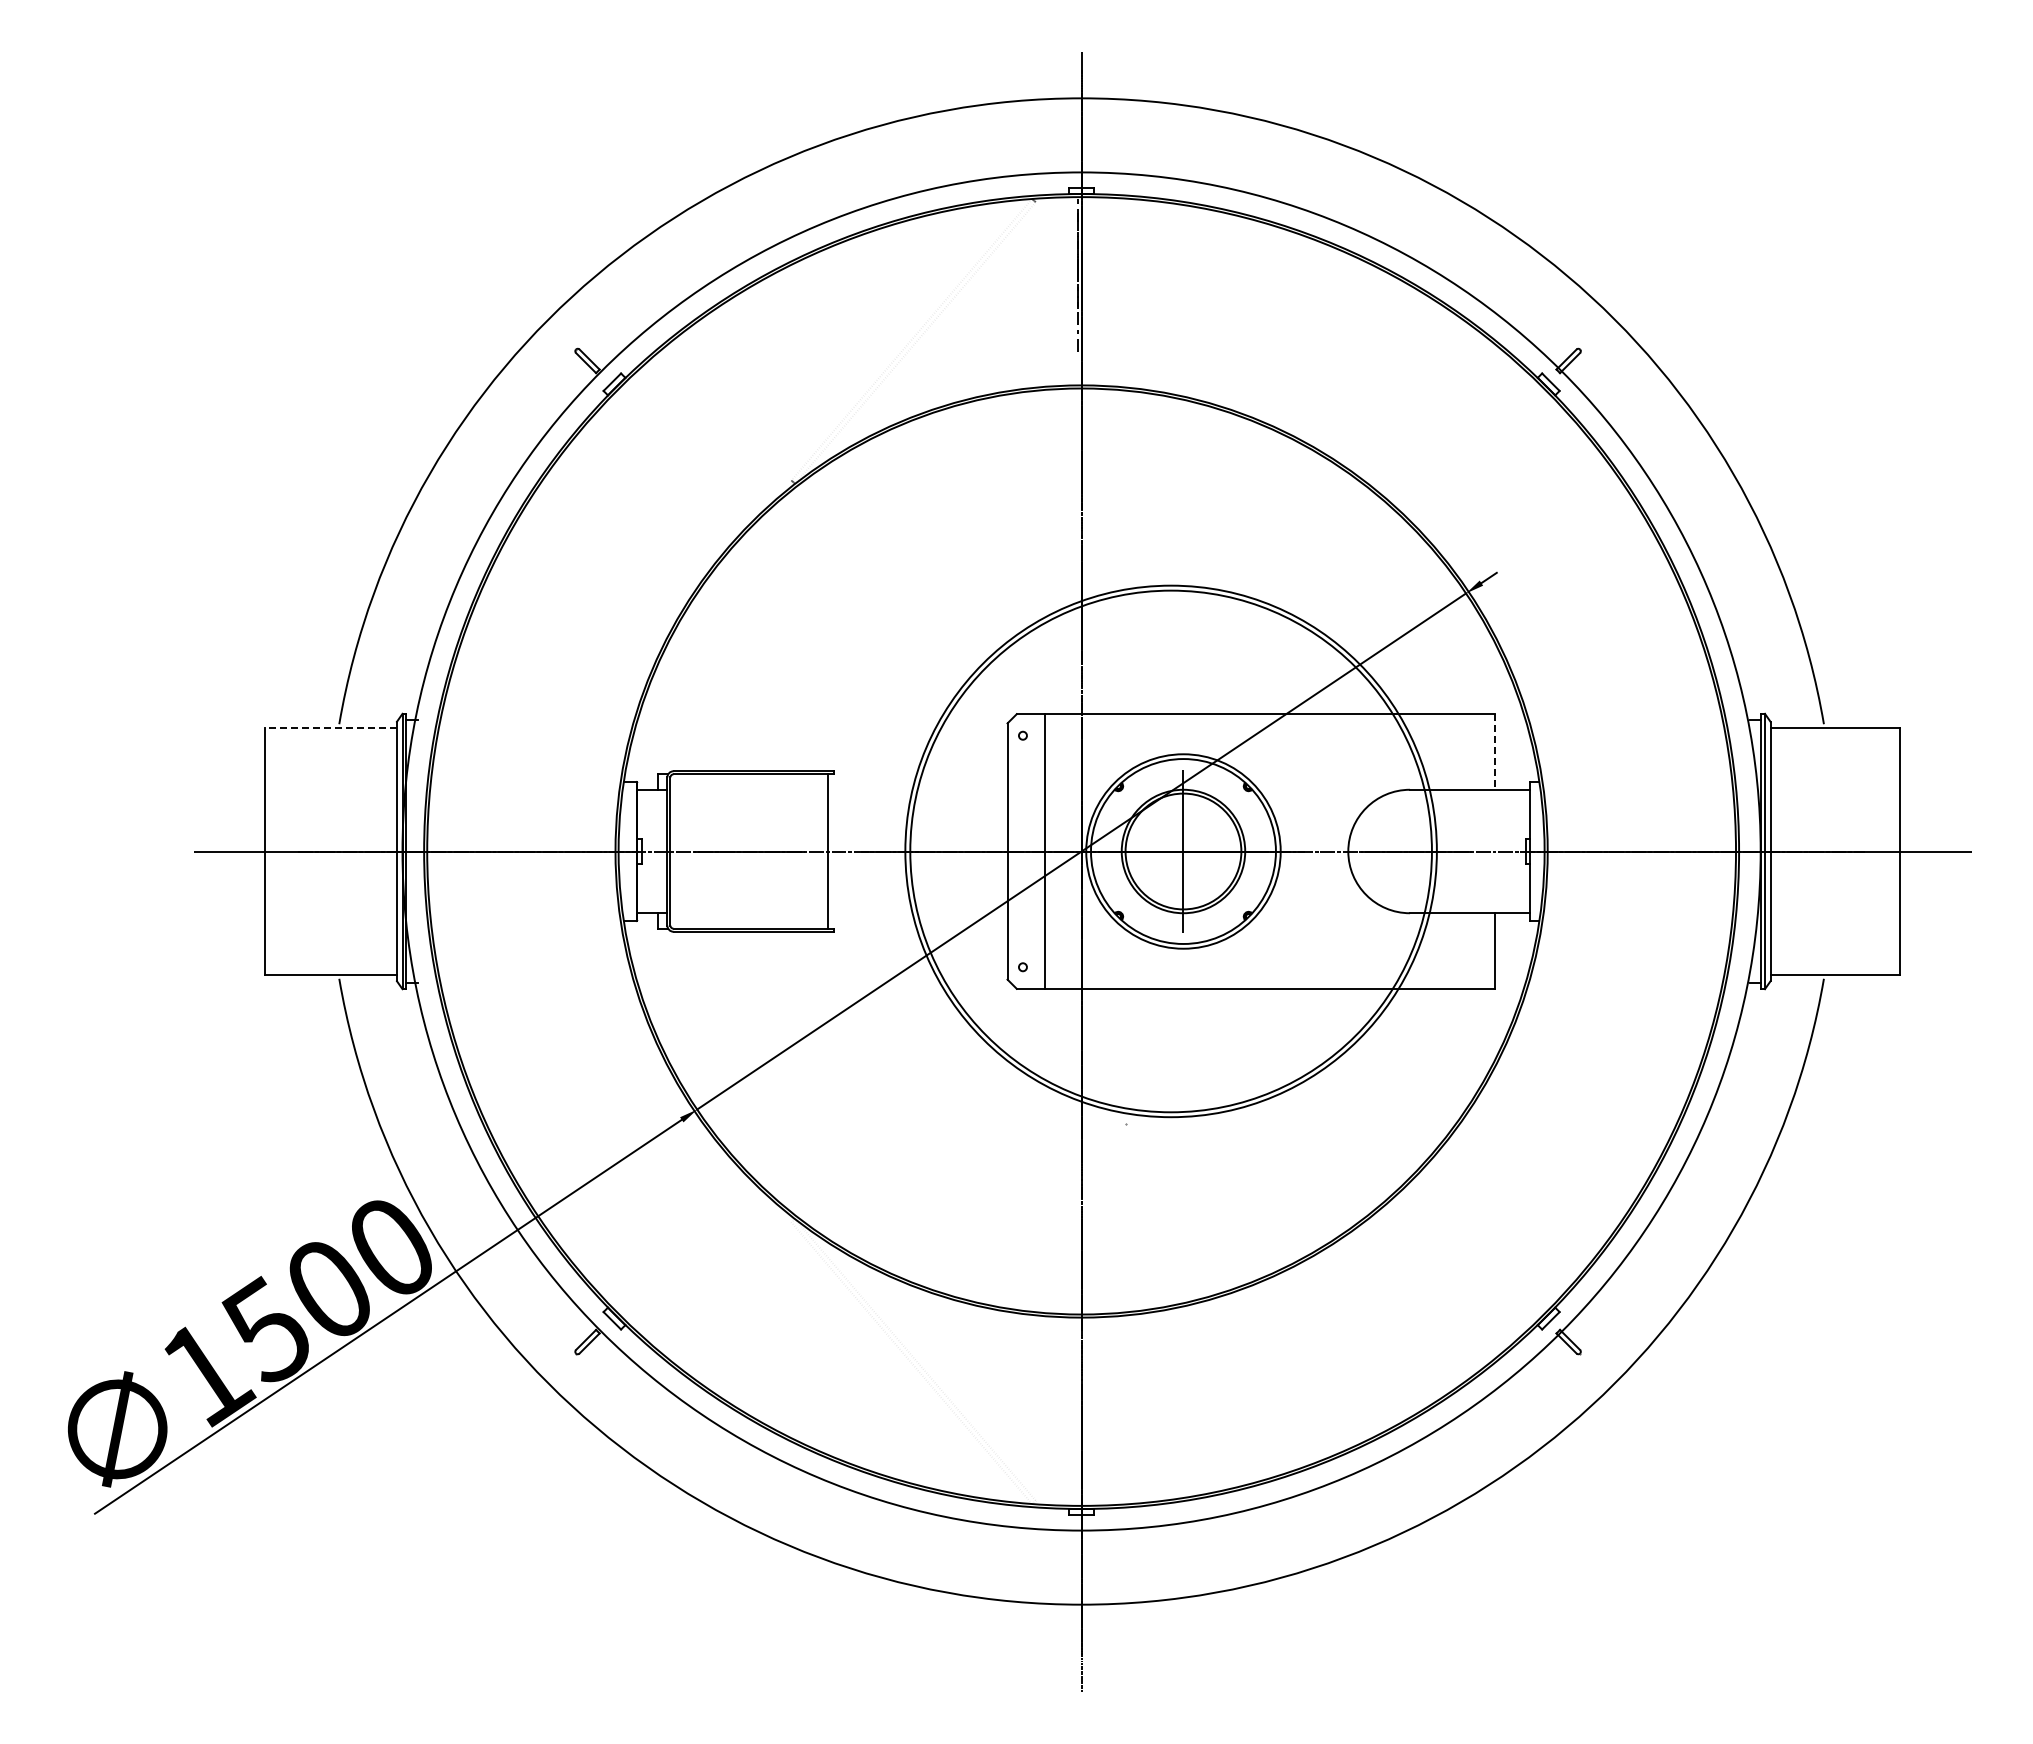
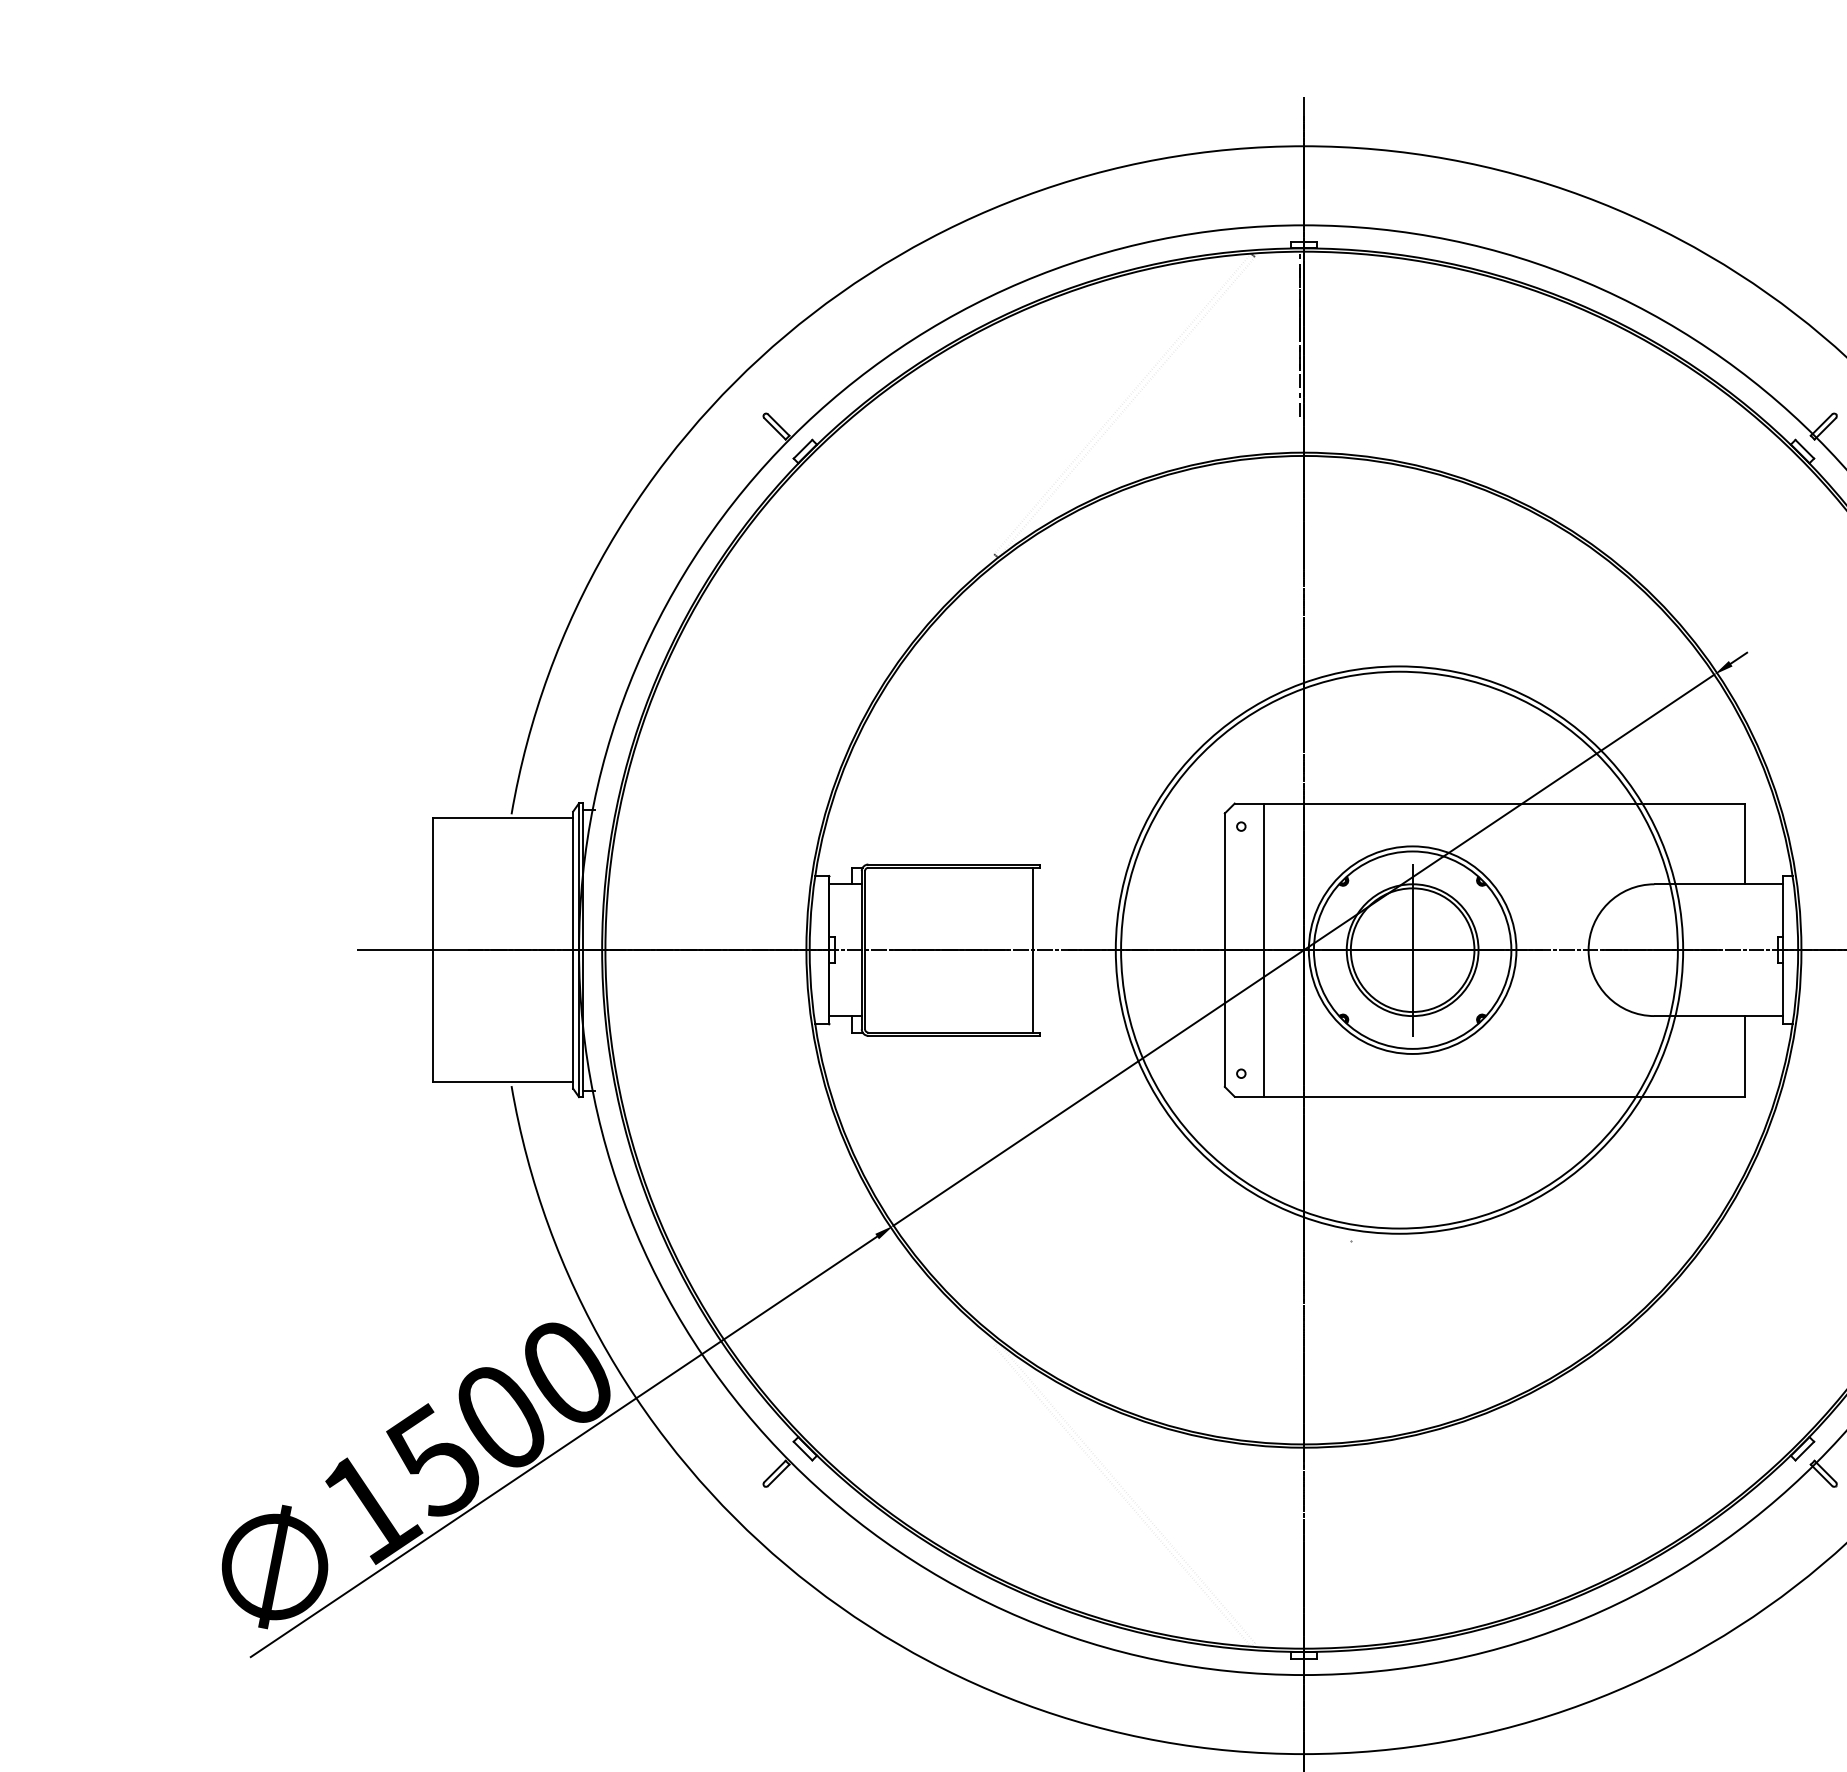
line: (331, 728) -> (503, 818), dashed -> solid
line: (1495, 751) -> (1745, 843), dashed -> solid

